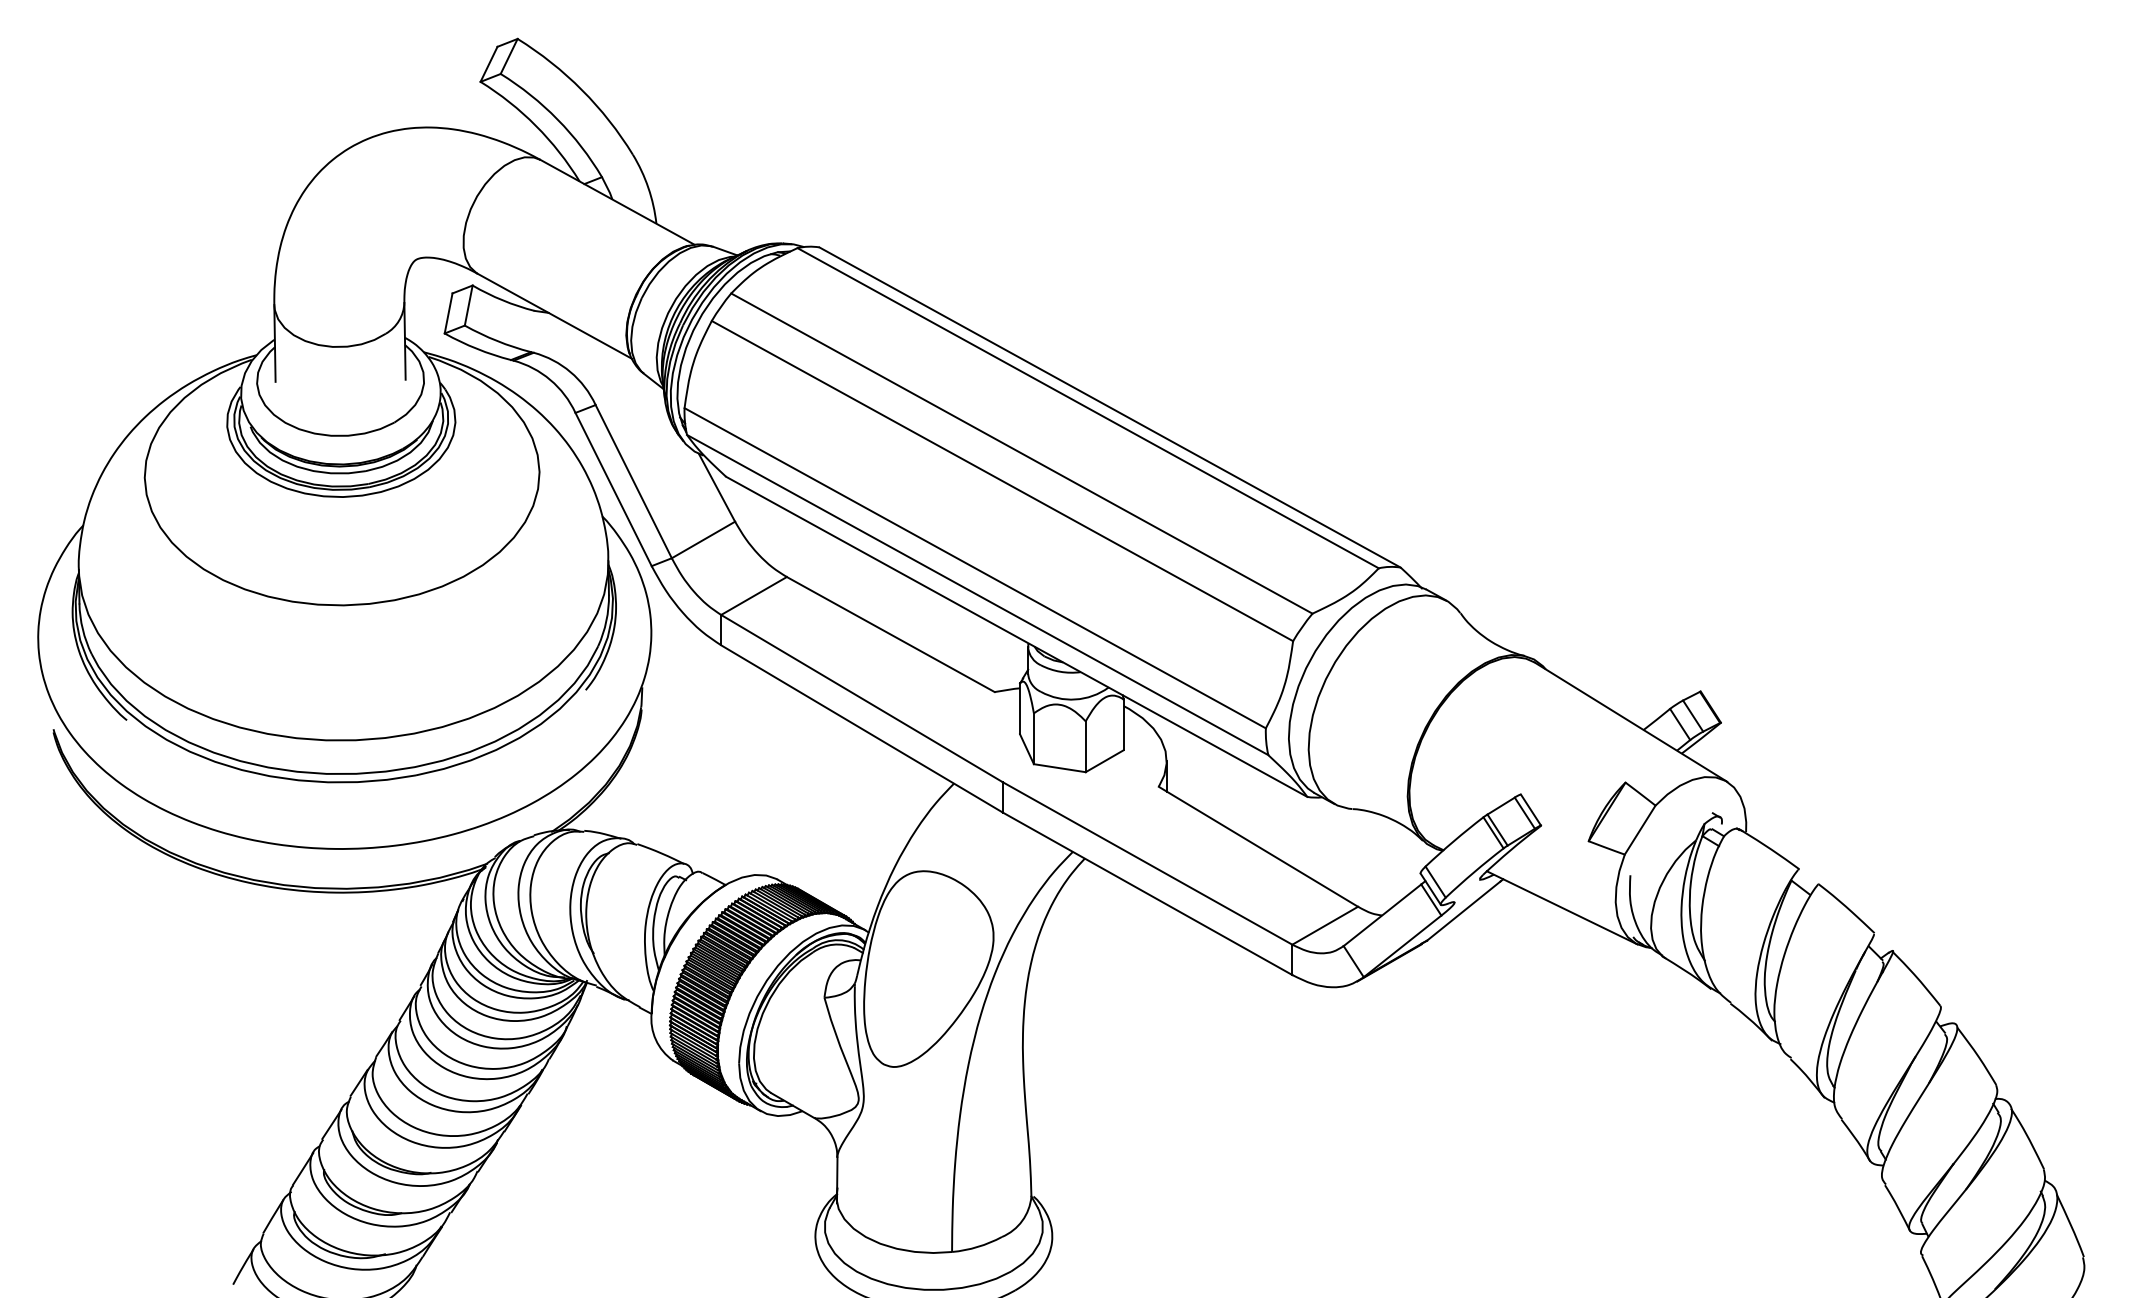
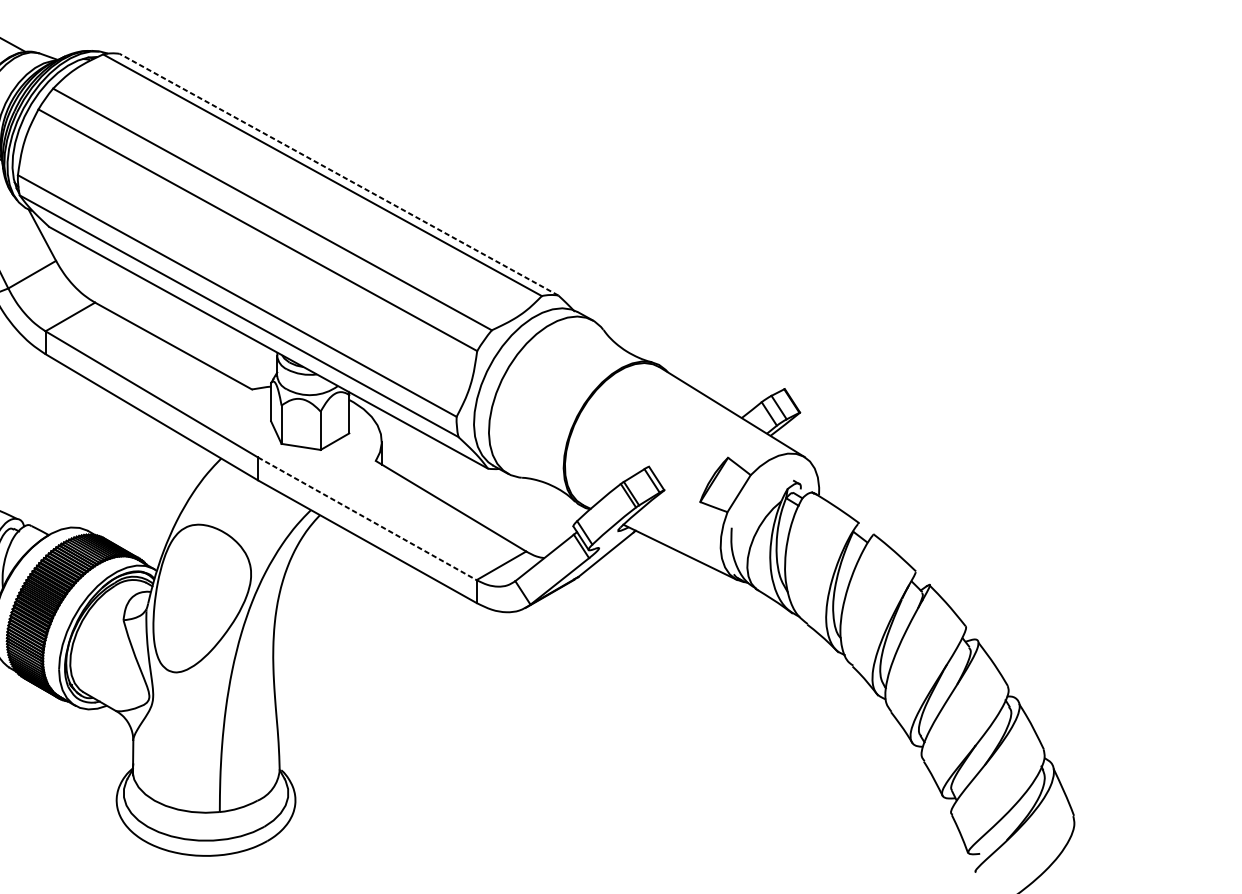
line: (1110, 407) -> (339, 174), solid -> dashed
line: (1147, 863) -> (367, 518), solid -> dashed

